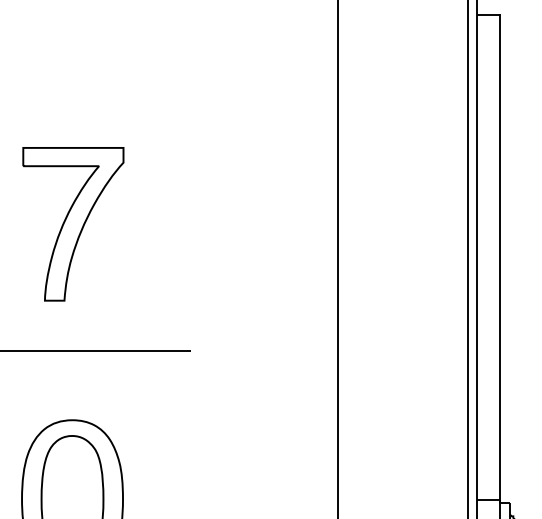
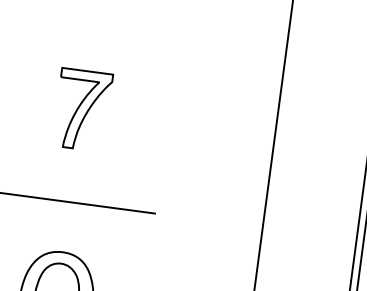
part: (73, 224) -> (82, 110), size x0.7

